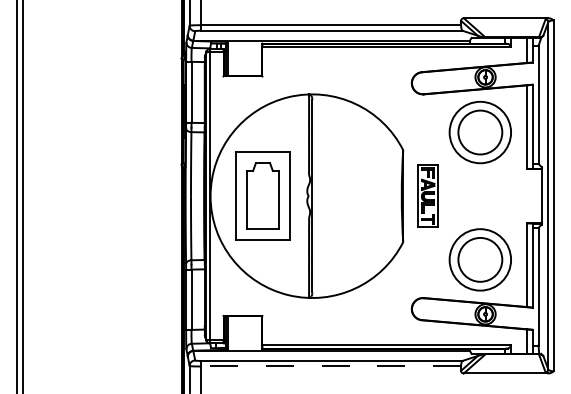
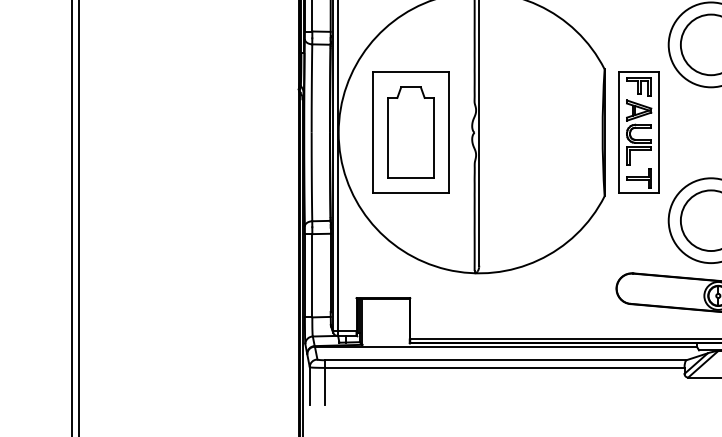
part: (428, 195) -> (639, 131), size x1.43
line: (330, 366) -> (504, 367), dashed -> solid

